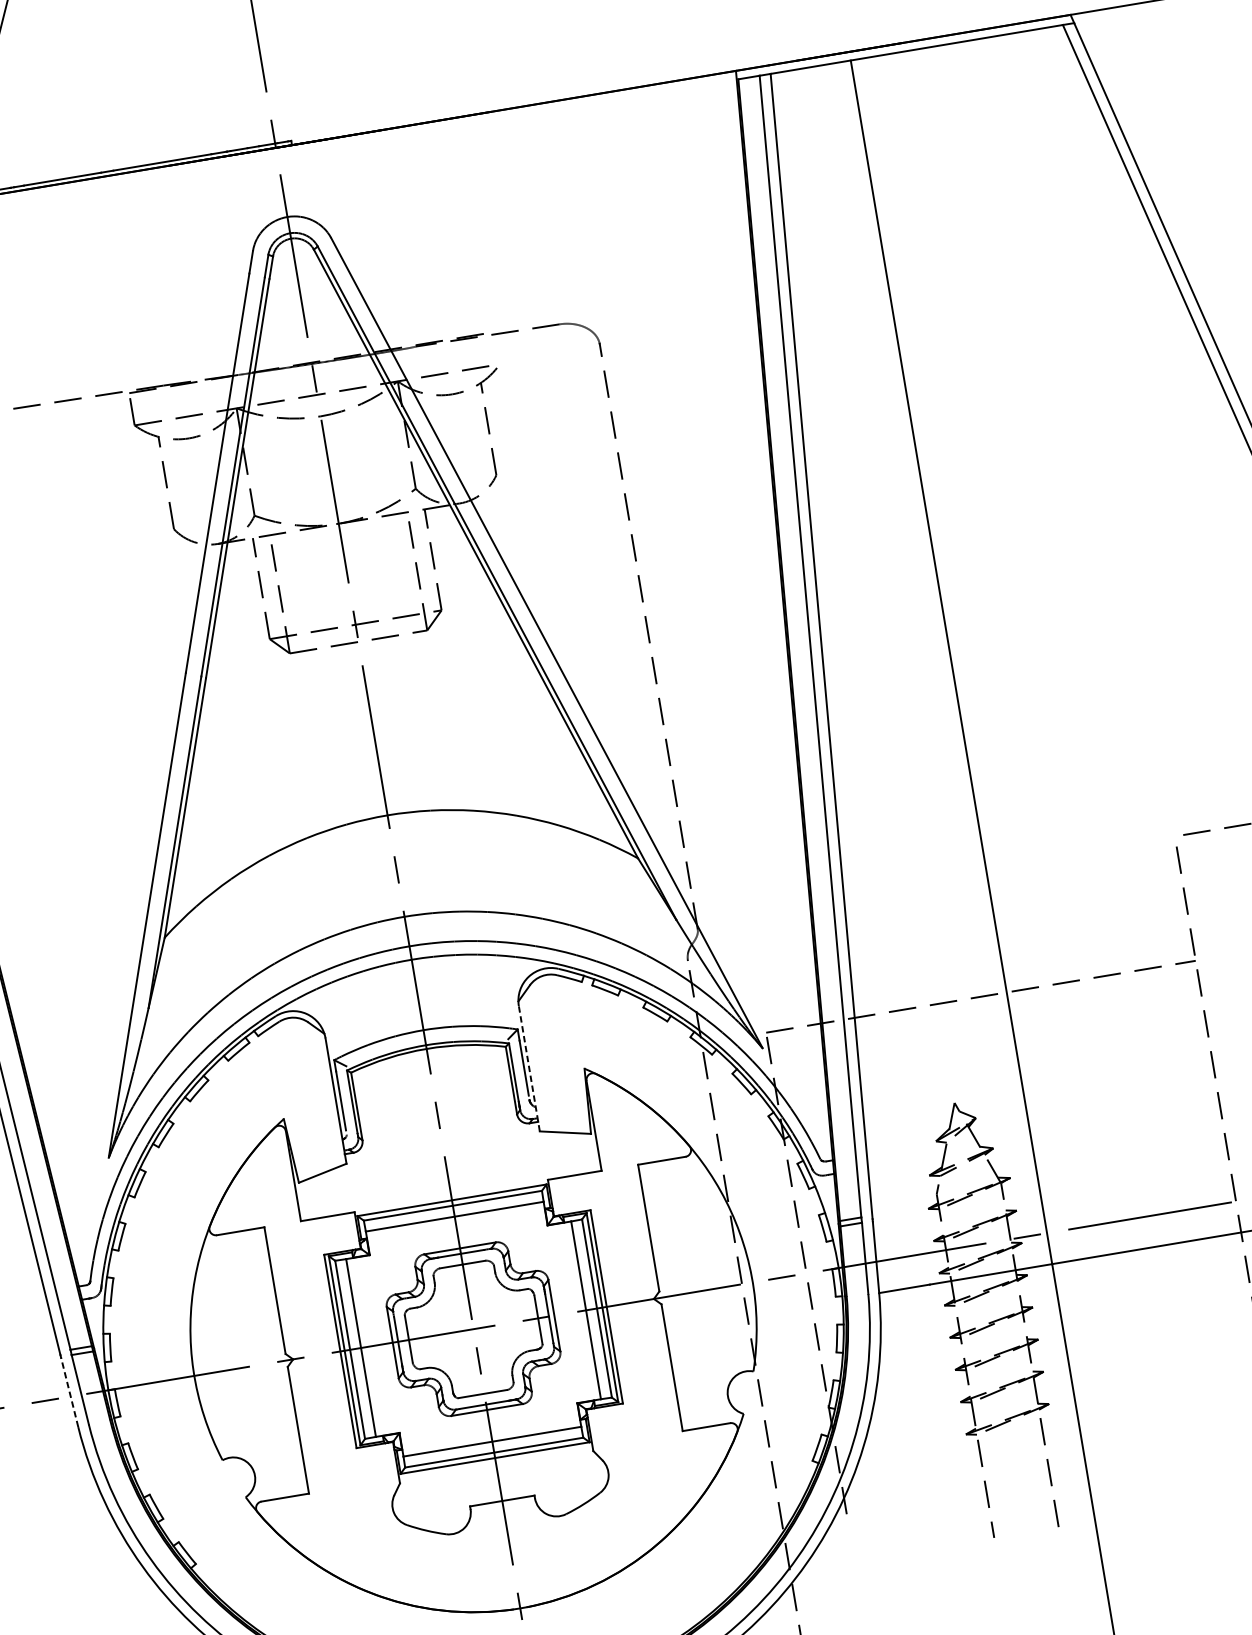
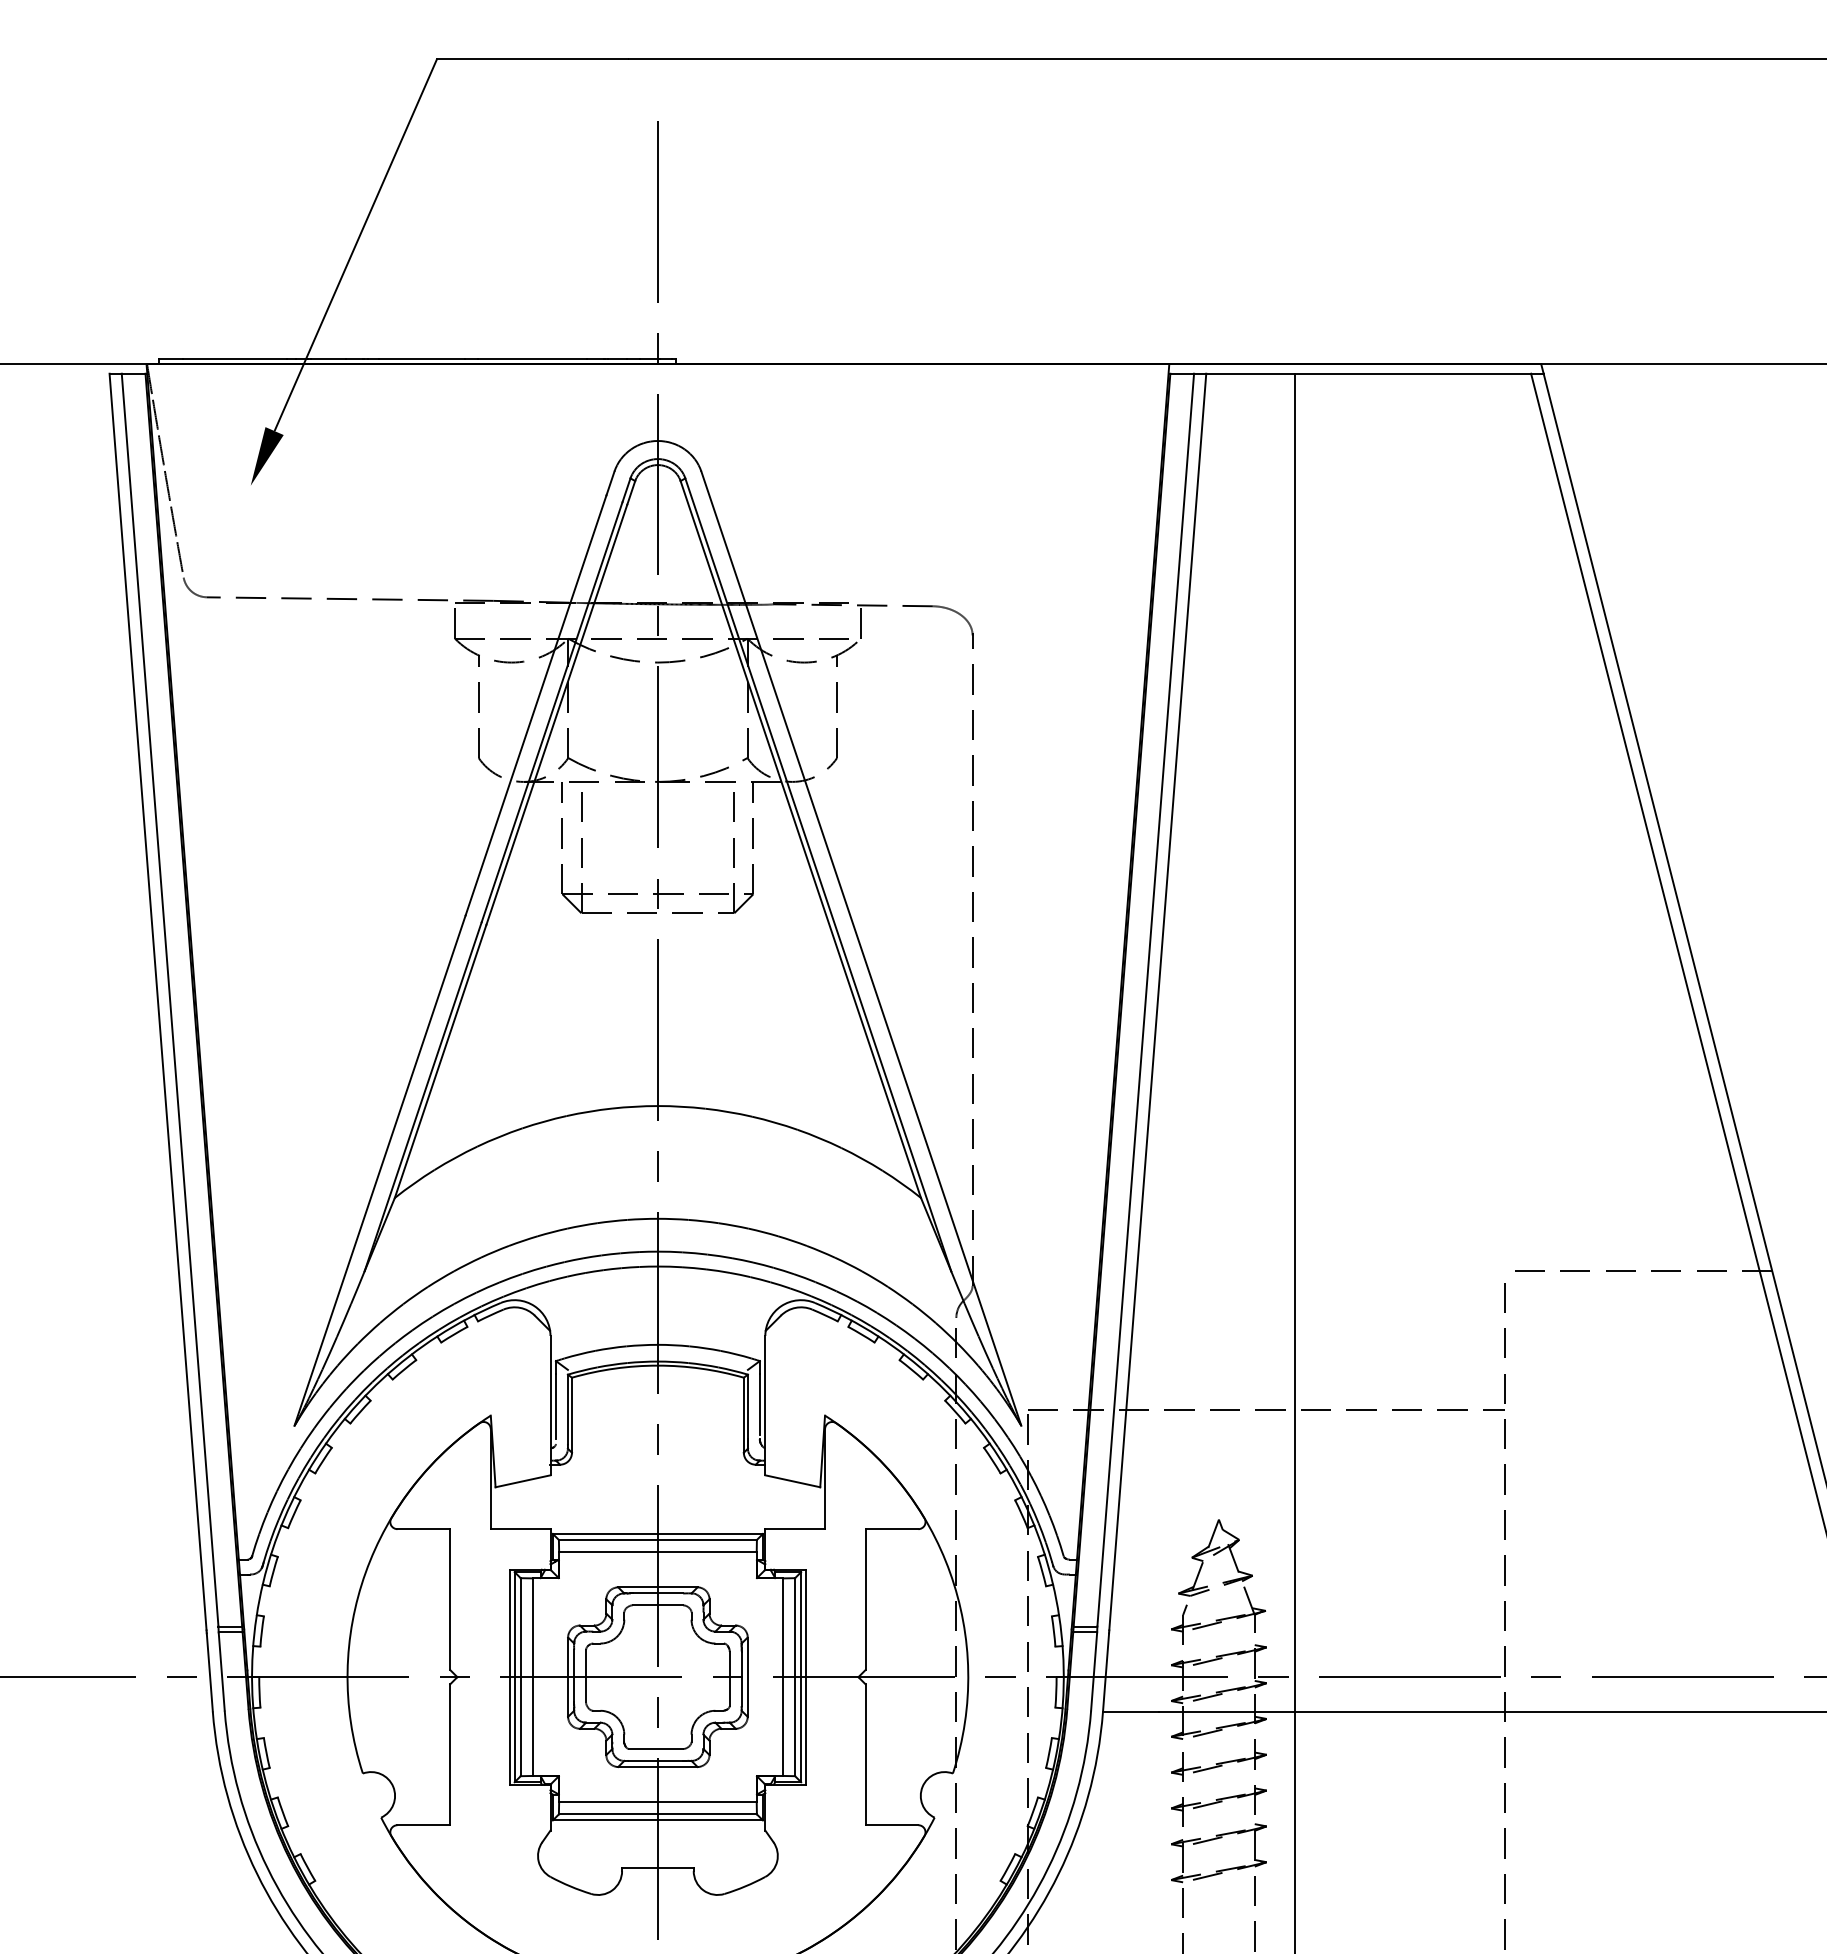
line: (496, 348) -> (860, 620), added
line: (529, 1068) -> (765, 1405), dashed -> solid
line: (69, 1391) -> (209, 1671), dashed -> solid

